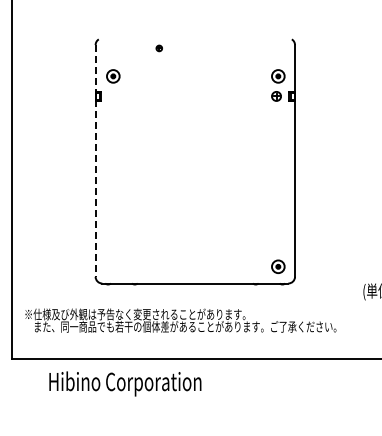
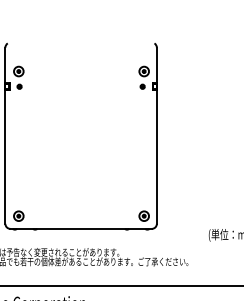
part: (158, 48) -> (18, 86), moved
part: (275, 96) -> (142, 86), size x0.62
line: (95, 160) -> (5, 135), dashed -> solid
part: (113, 266) -> (18, 215), added

